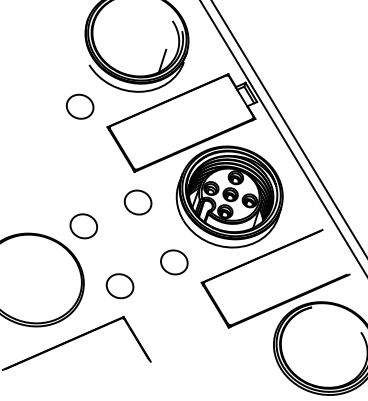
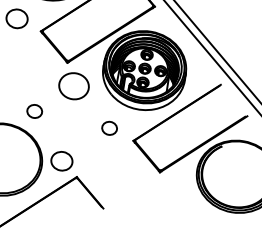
part: (137, 202) -> (73, 86), size x1.4
part: (83, 226) -> (34, 111), size x0.7
part: (174, 262) -> (109, 128), size x0.7
part: (119, 286) -> (61, 161), moved

